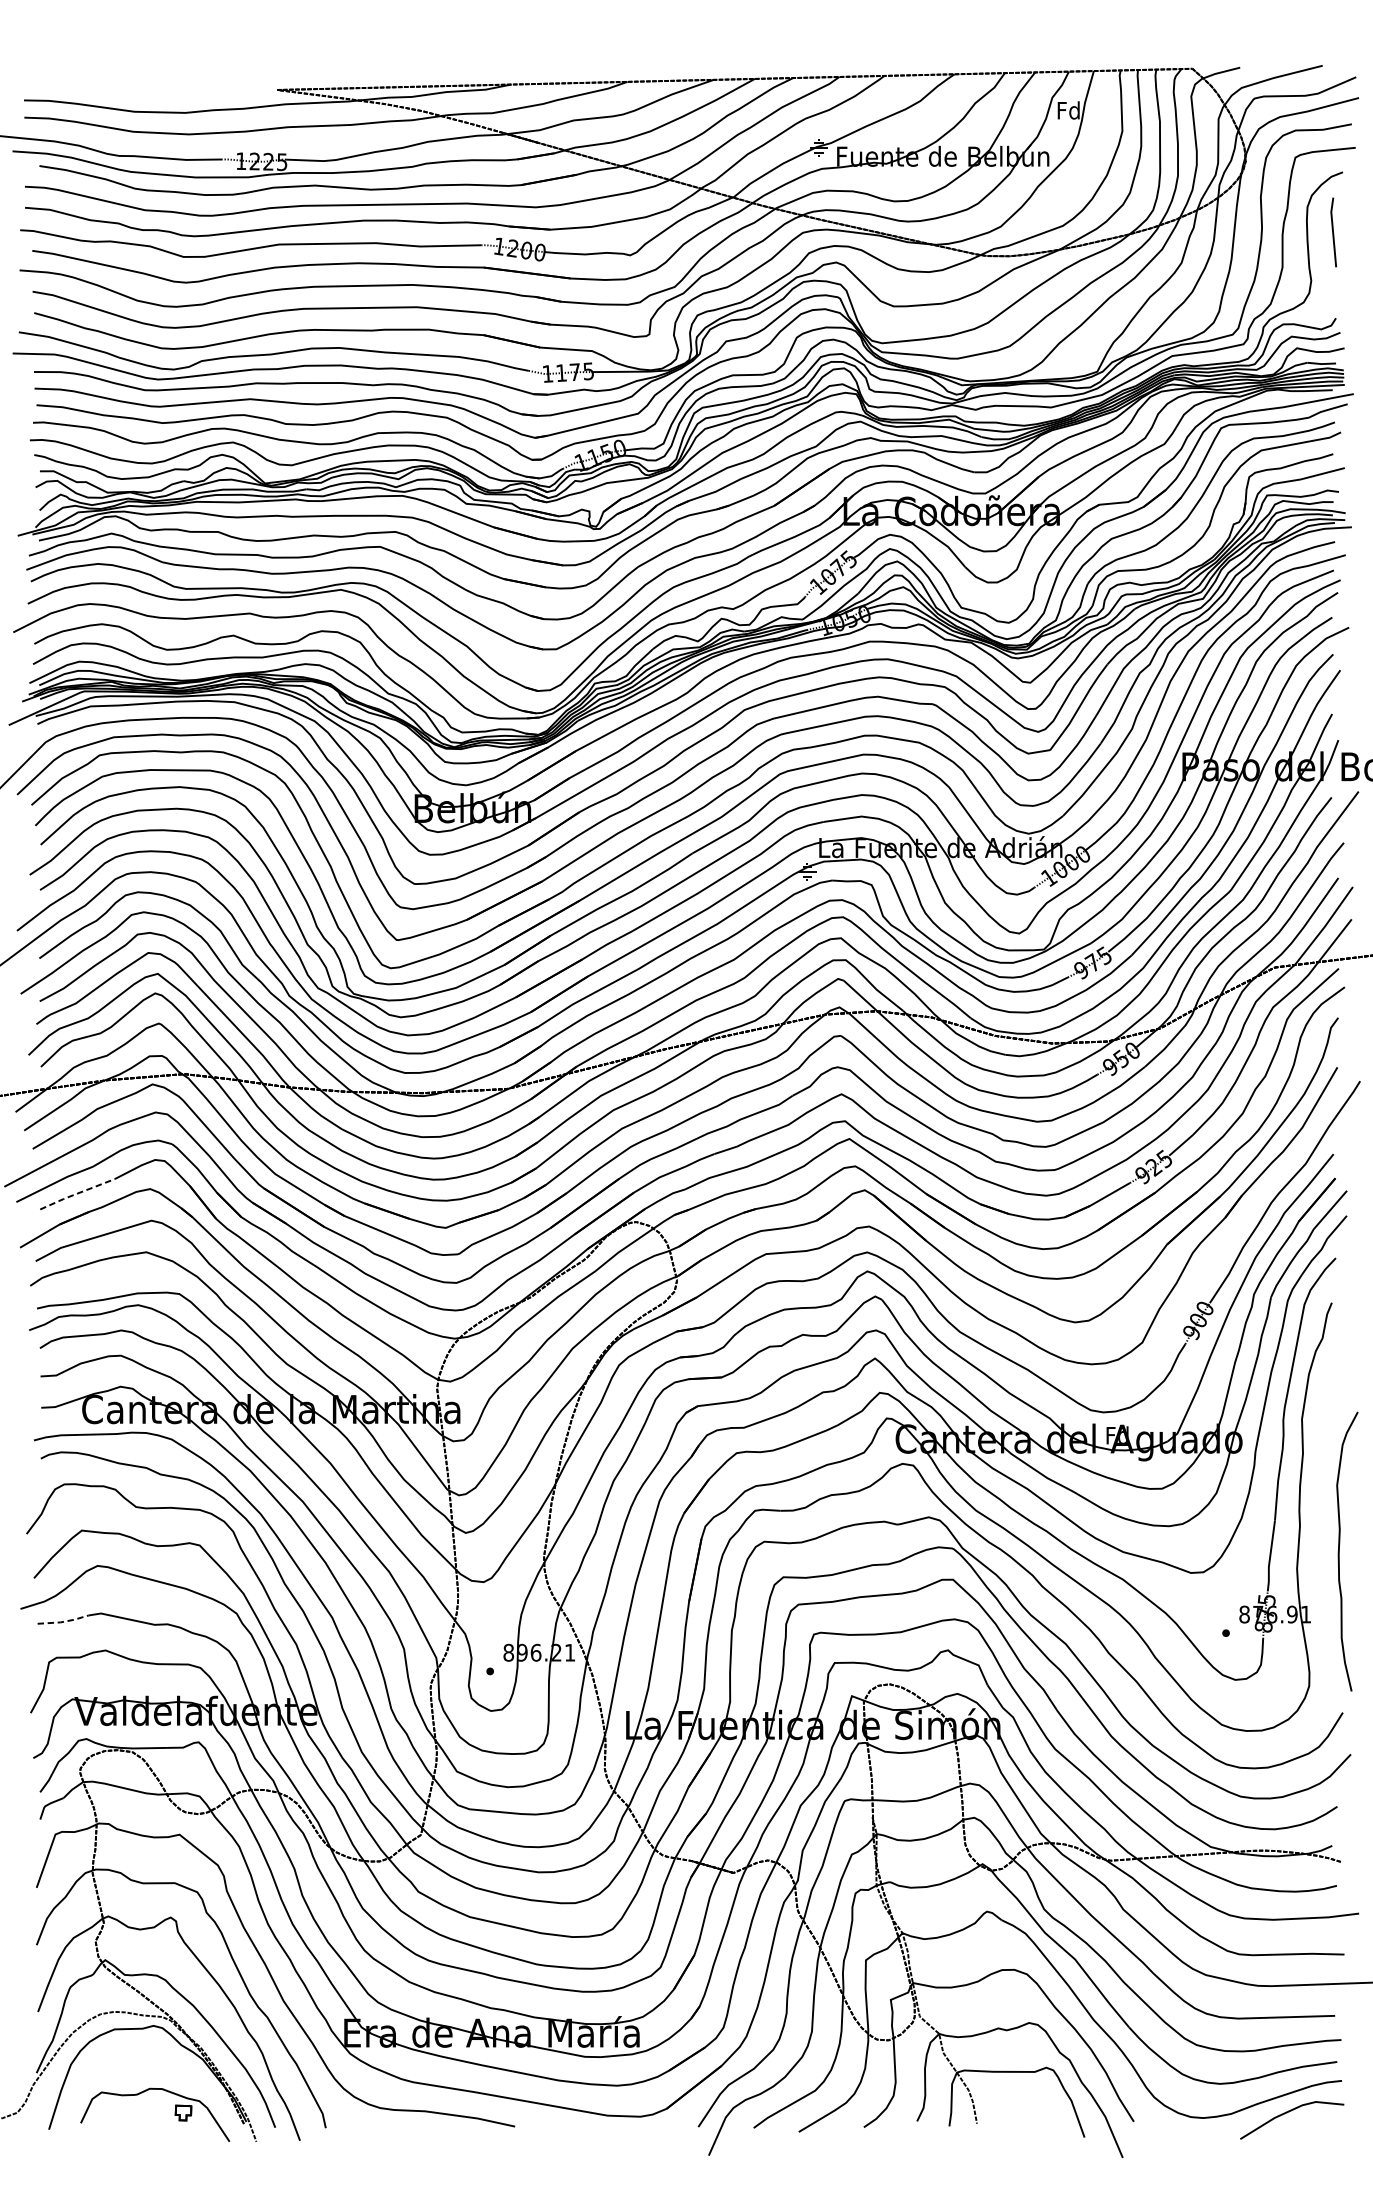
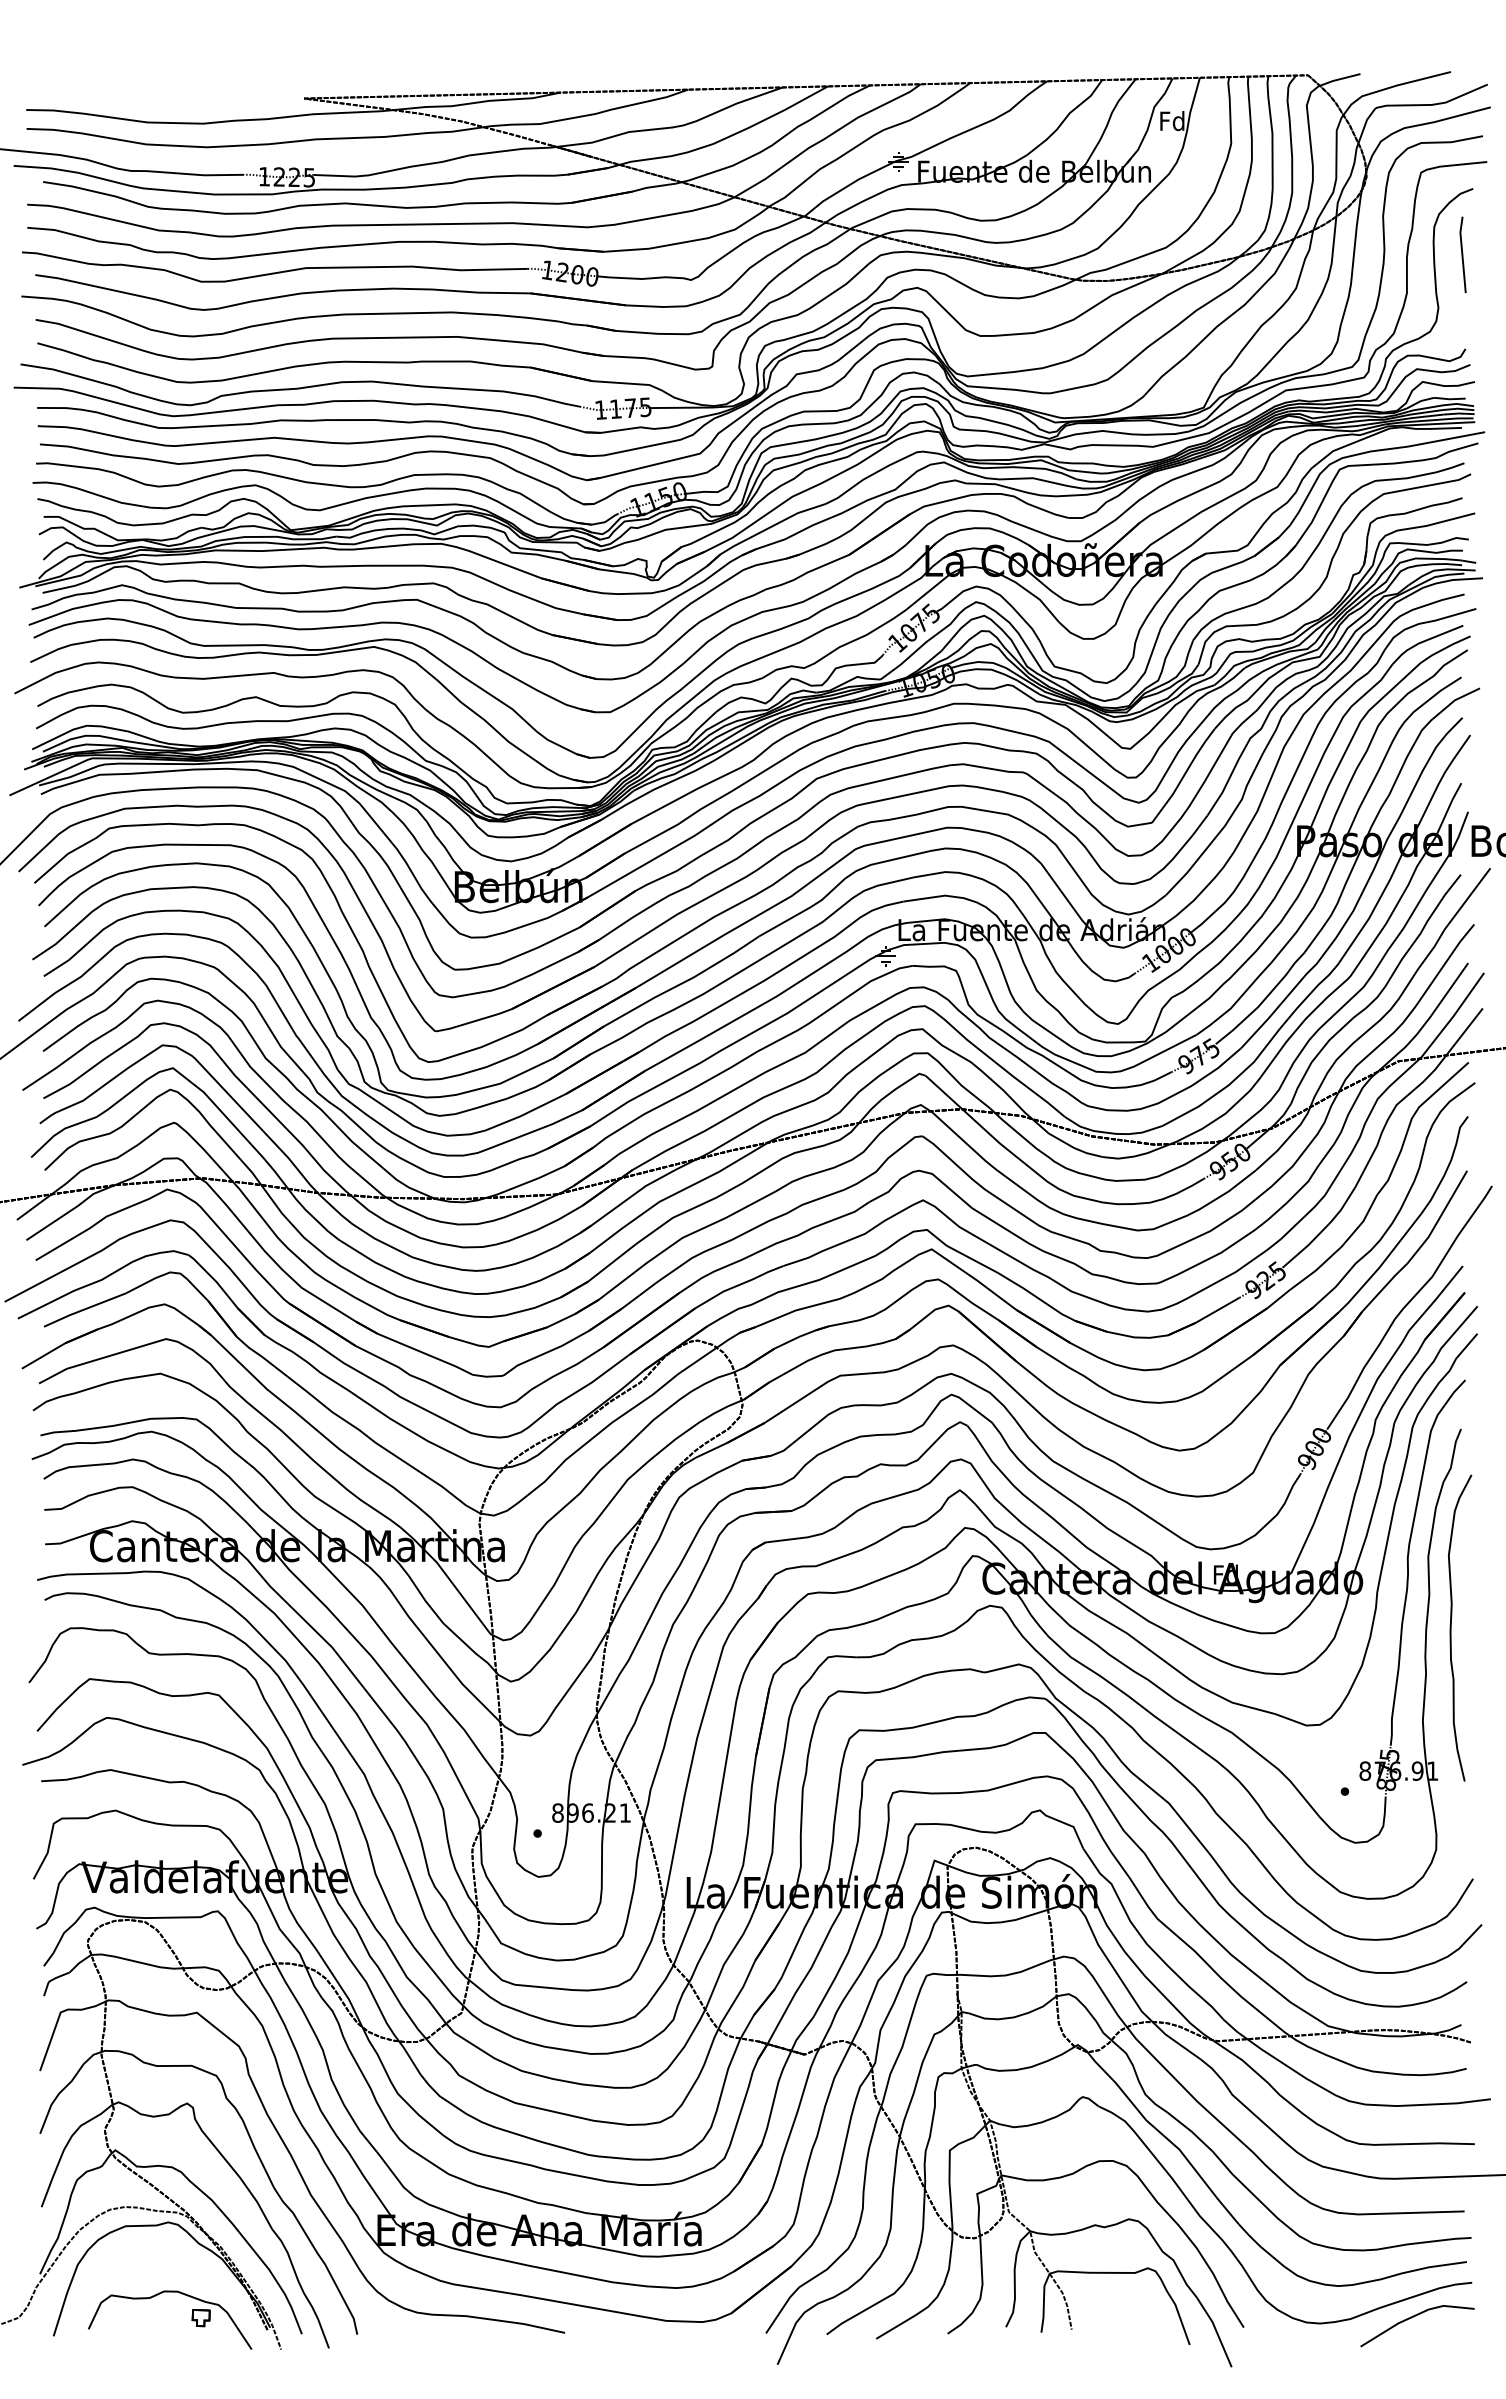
line: (77, 1193) -> (84, 1309), dashed -> solid
curve: (1339, 1551) -> (1451, 1627), moved
line: (63, 1622) -> (69, 1779), dashed -> solid

